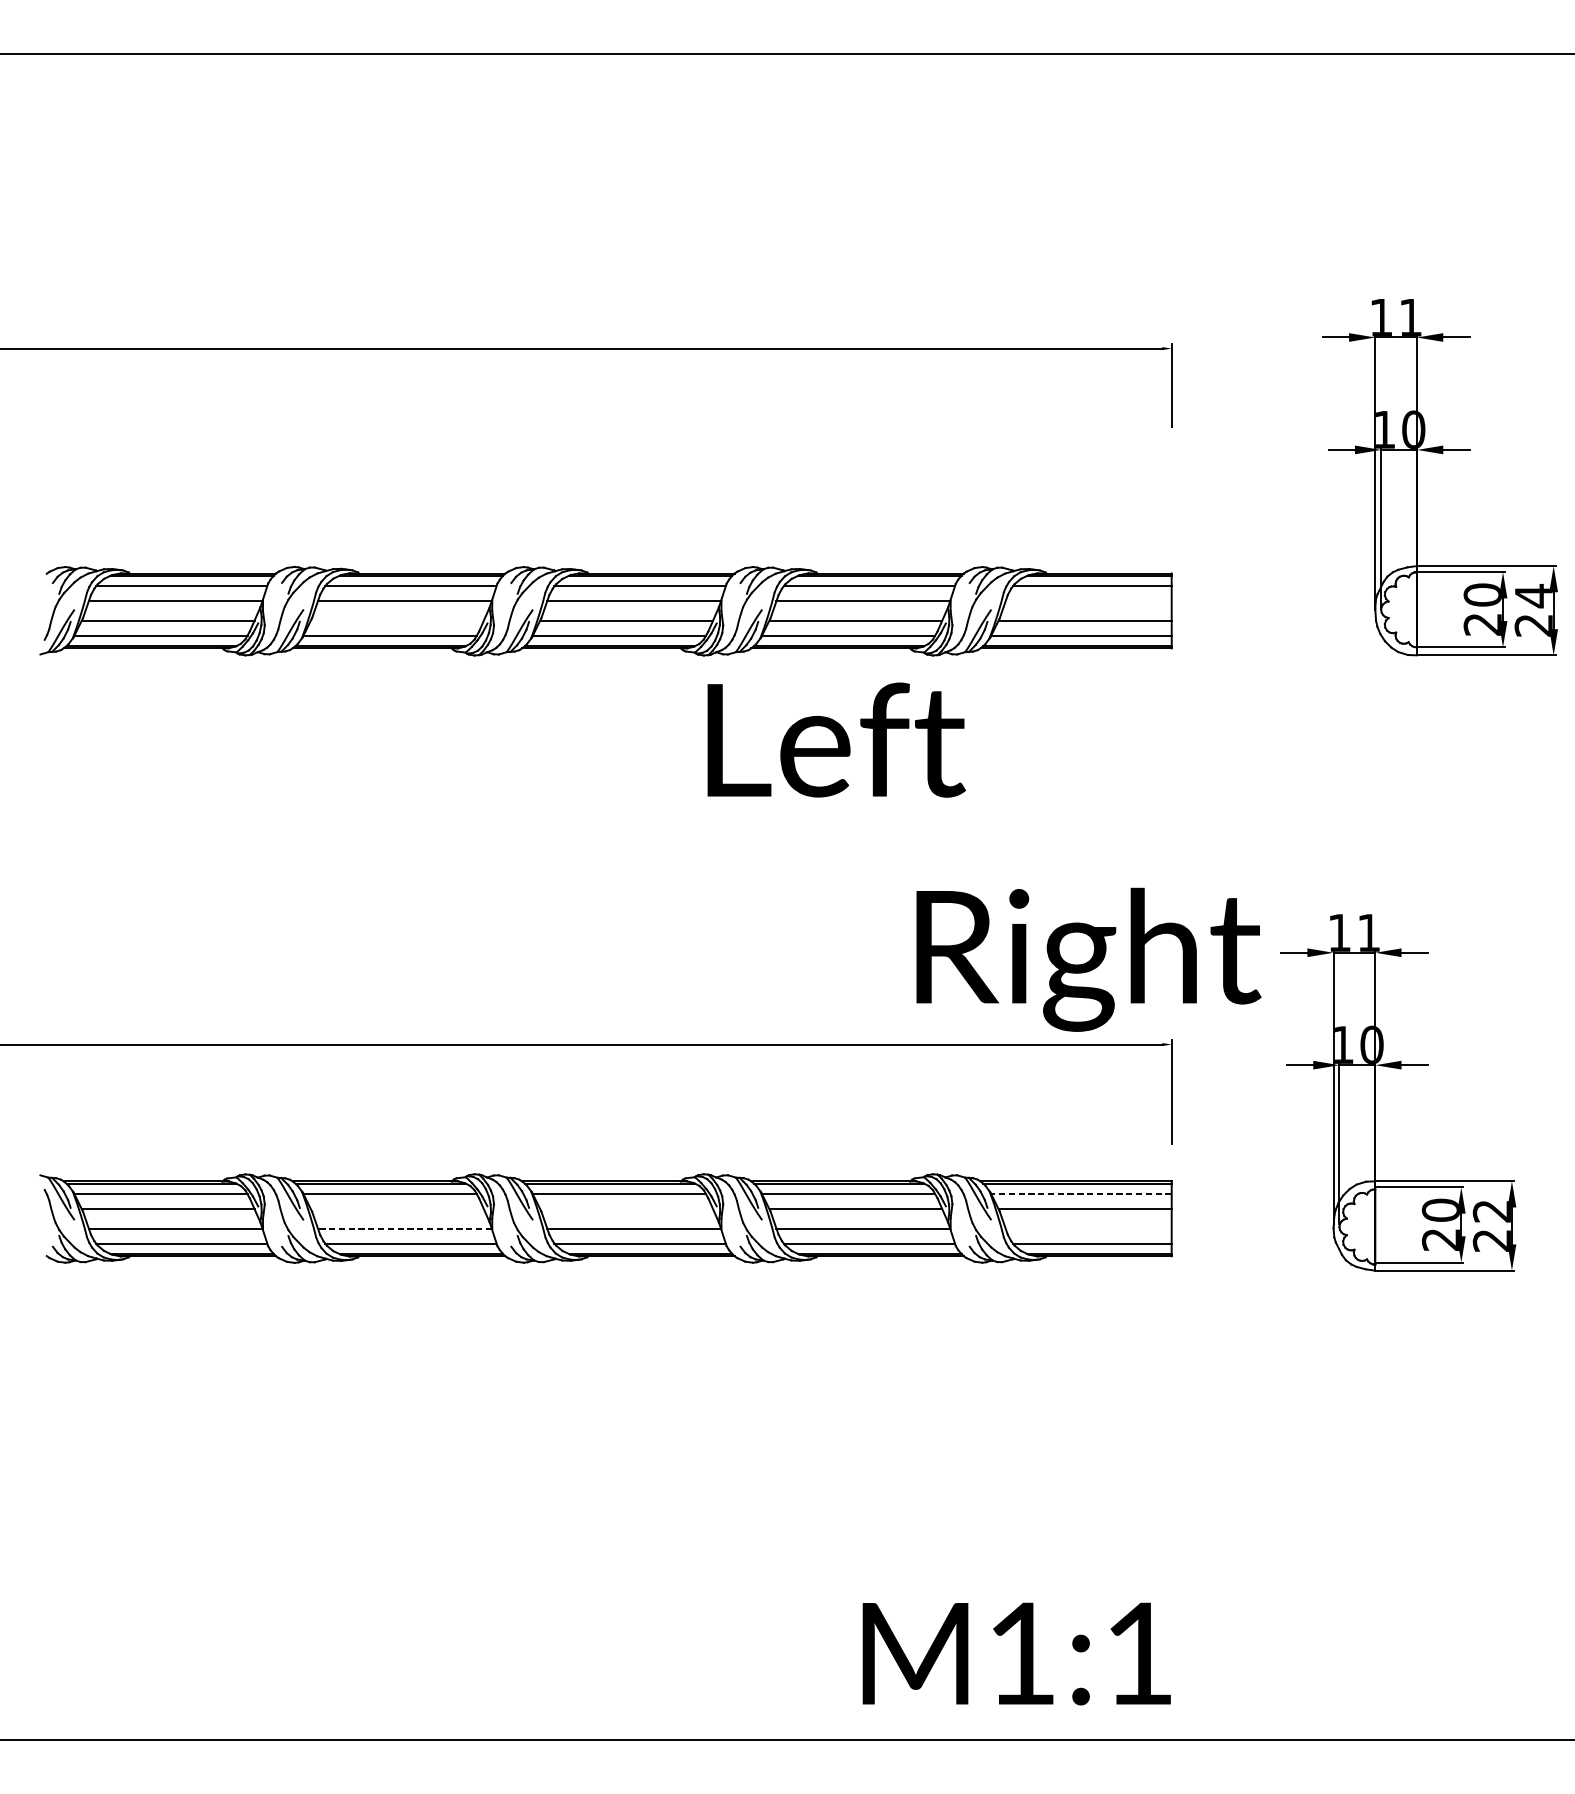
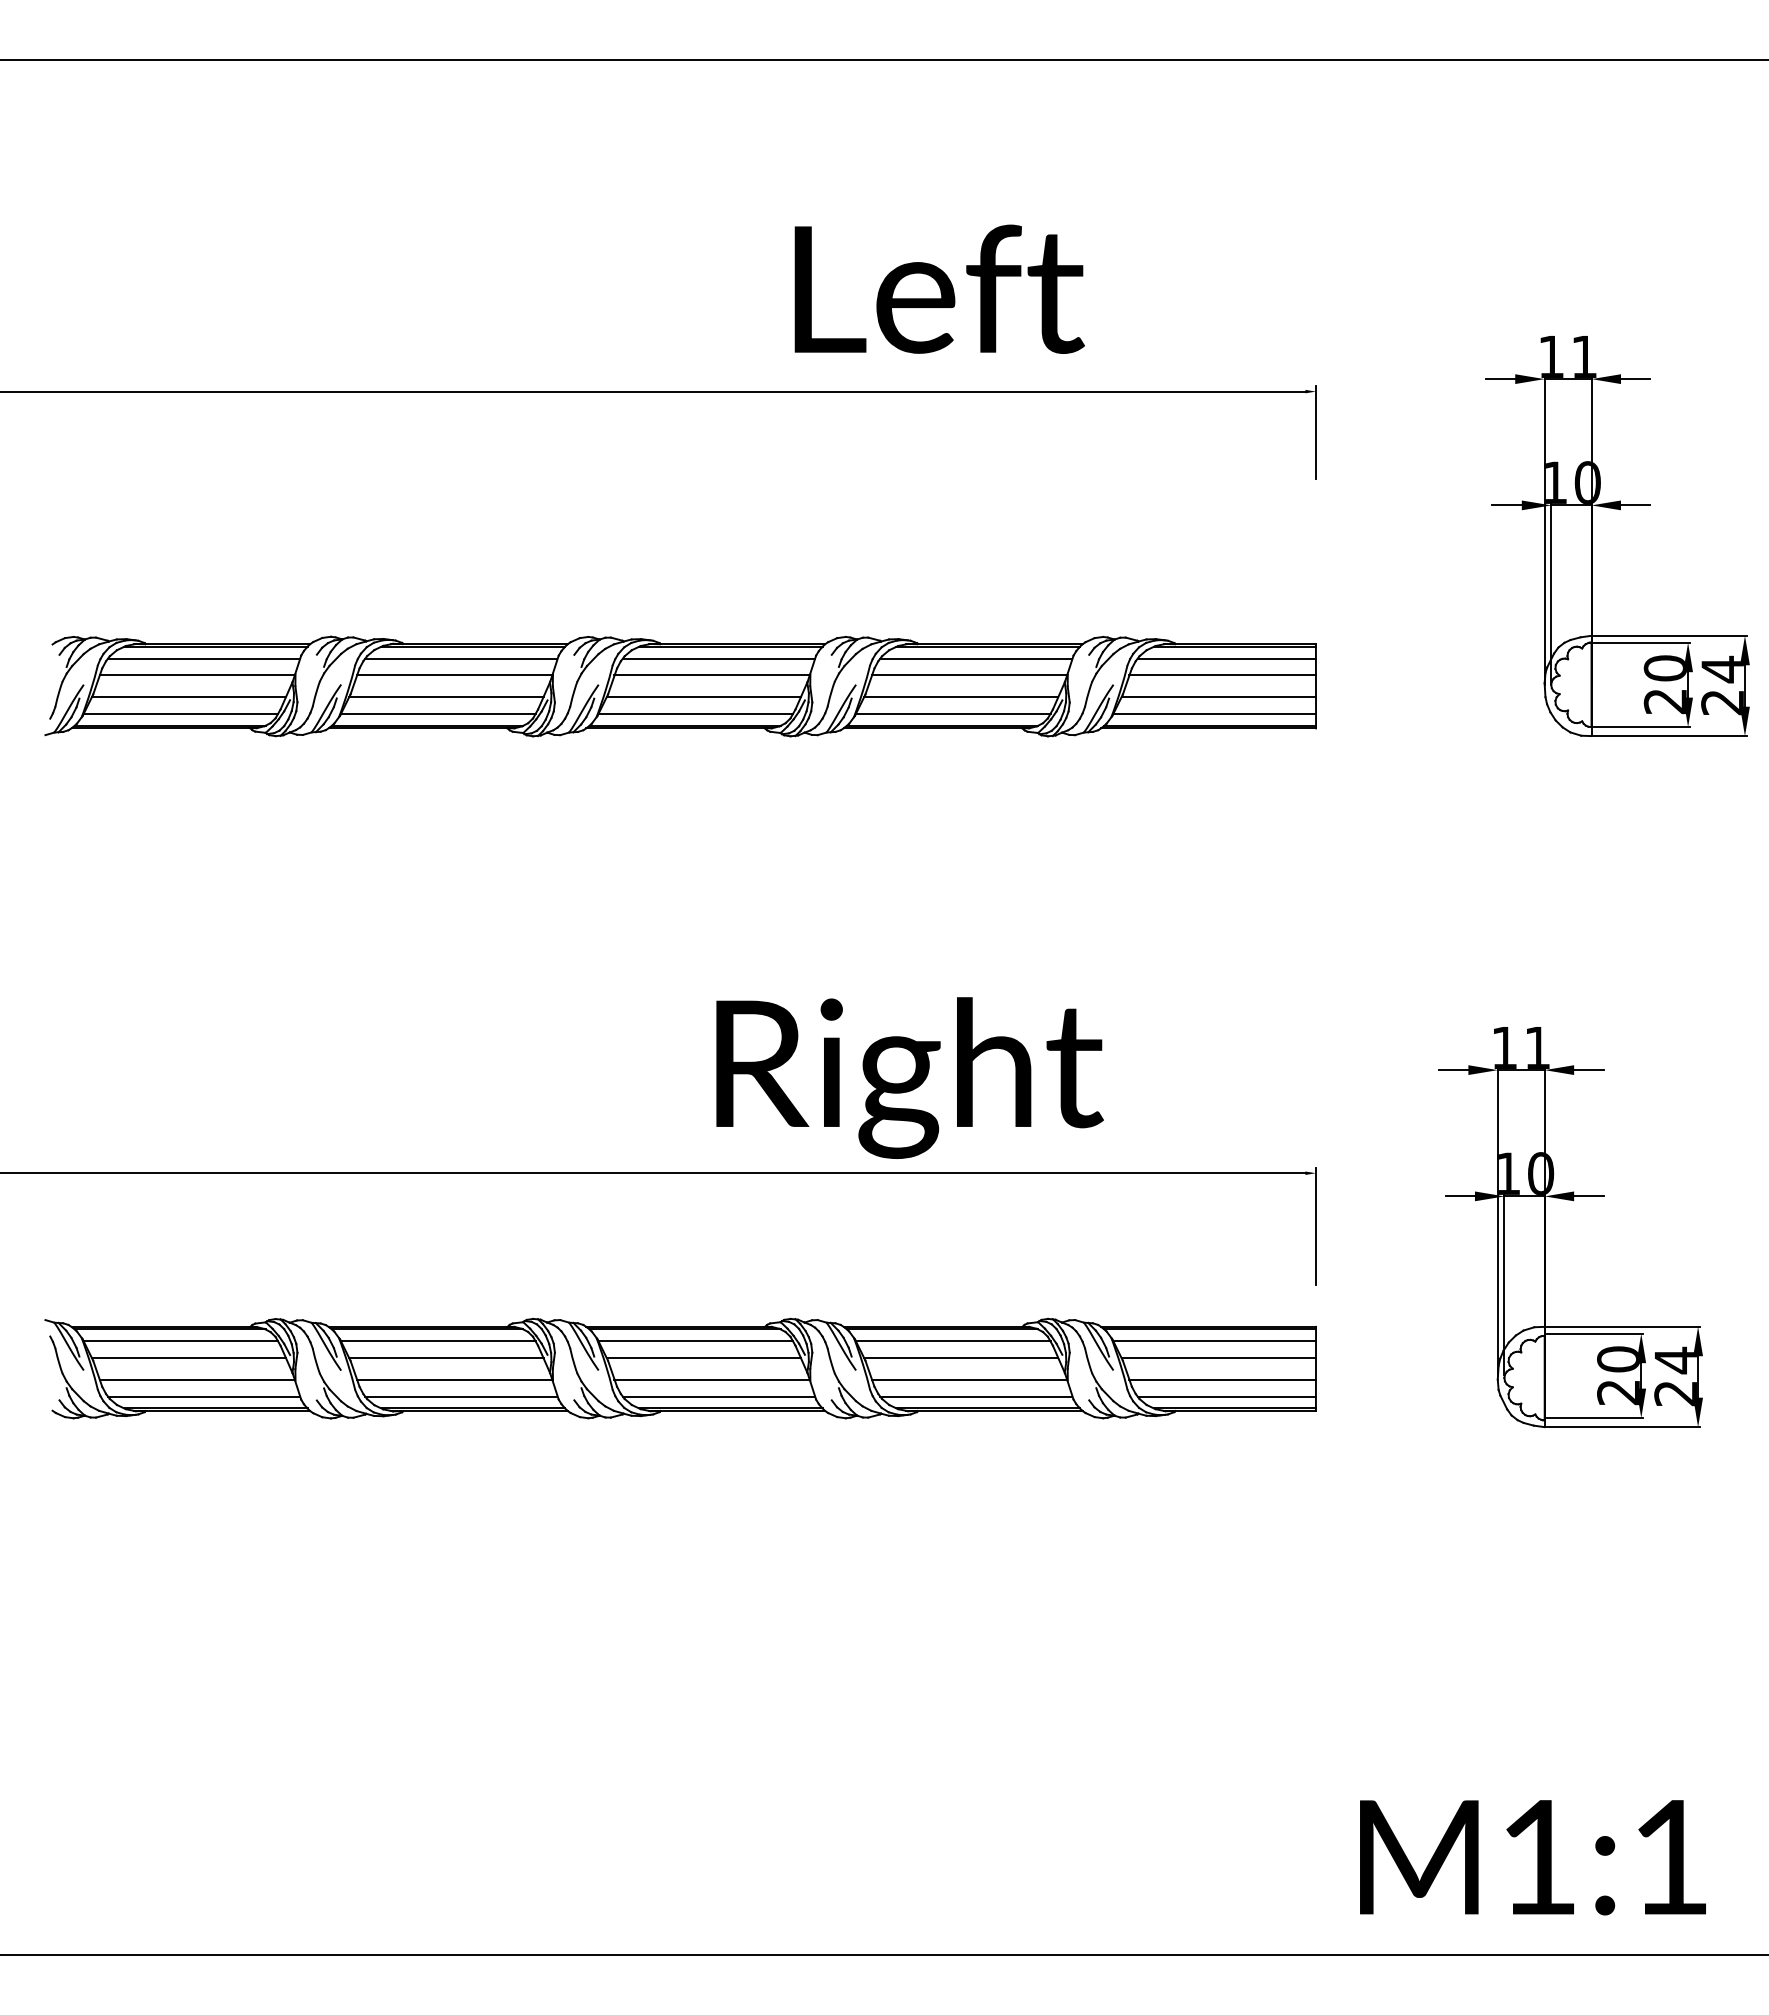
line: (1088, 601) -> (1222, 675), added
line: (397, 620) -> (446, 697), added
text: (836, 739) -> (939, 288), moved
text: (1088, 959) -> (909, 1077), moved
line: (1081, 1194) -> (1214, 1341), dashed -> solid
line: (397, 1209) -> (446, 1358), added
line: (626, 1209) -> (703, 1358), added
text: (1491, 1211) -> (1675, 1360), 22 -> 24
line: (404, 1228) -> (454, 1379), dashed -> solid
line: (1088, 1228) -> (1222, 1379), added
text: (1016, 1653) -> (1532, 1857), moved

